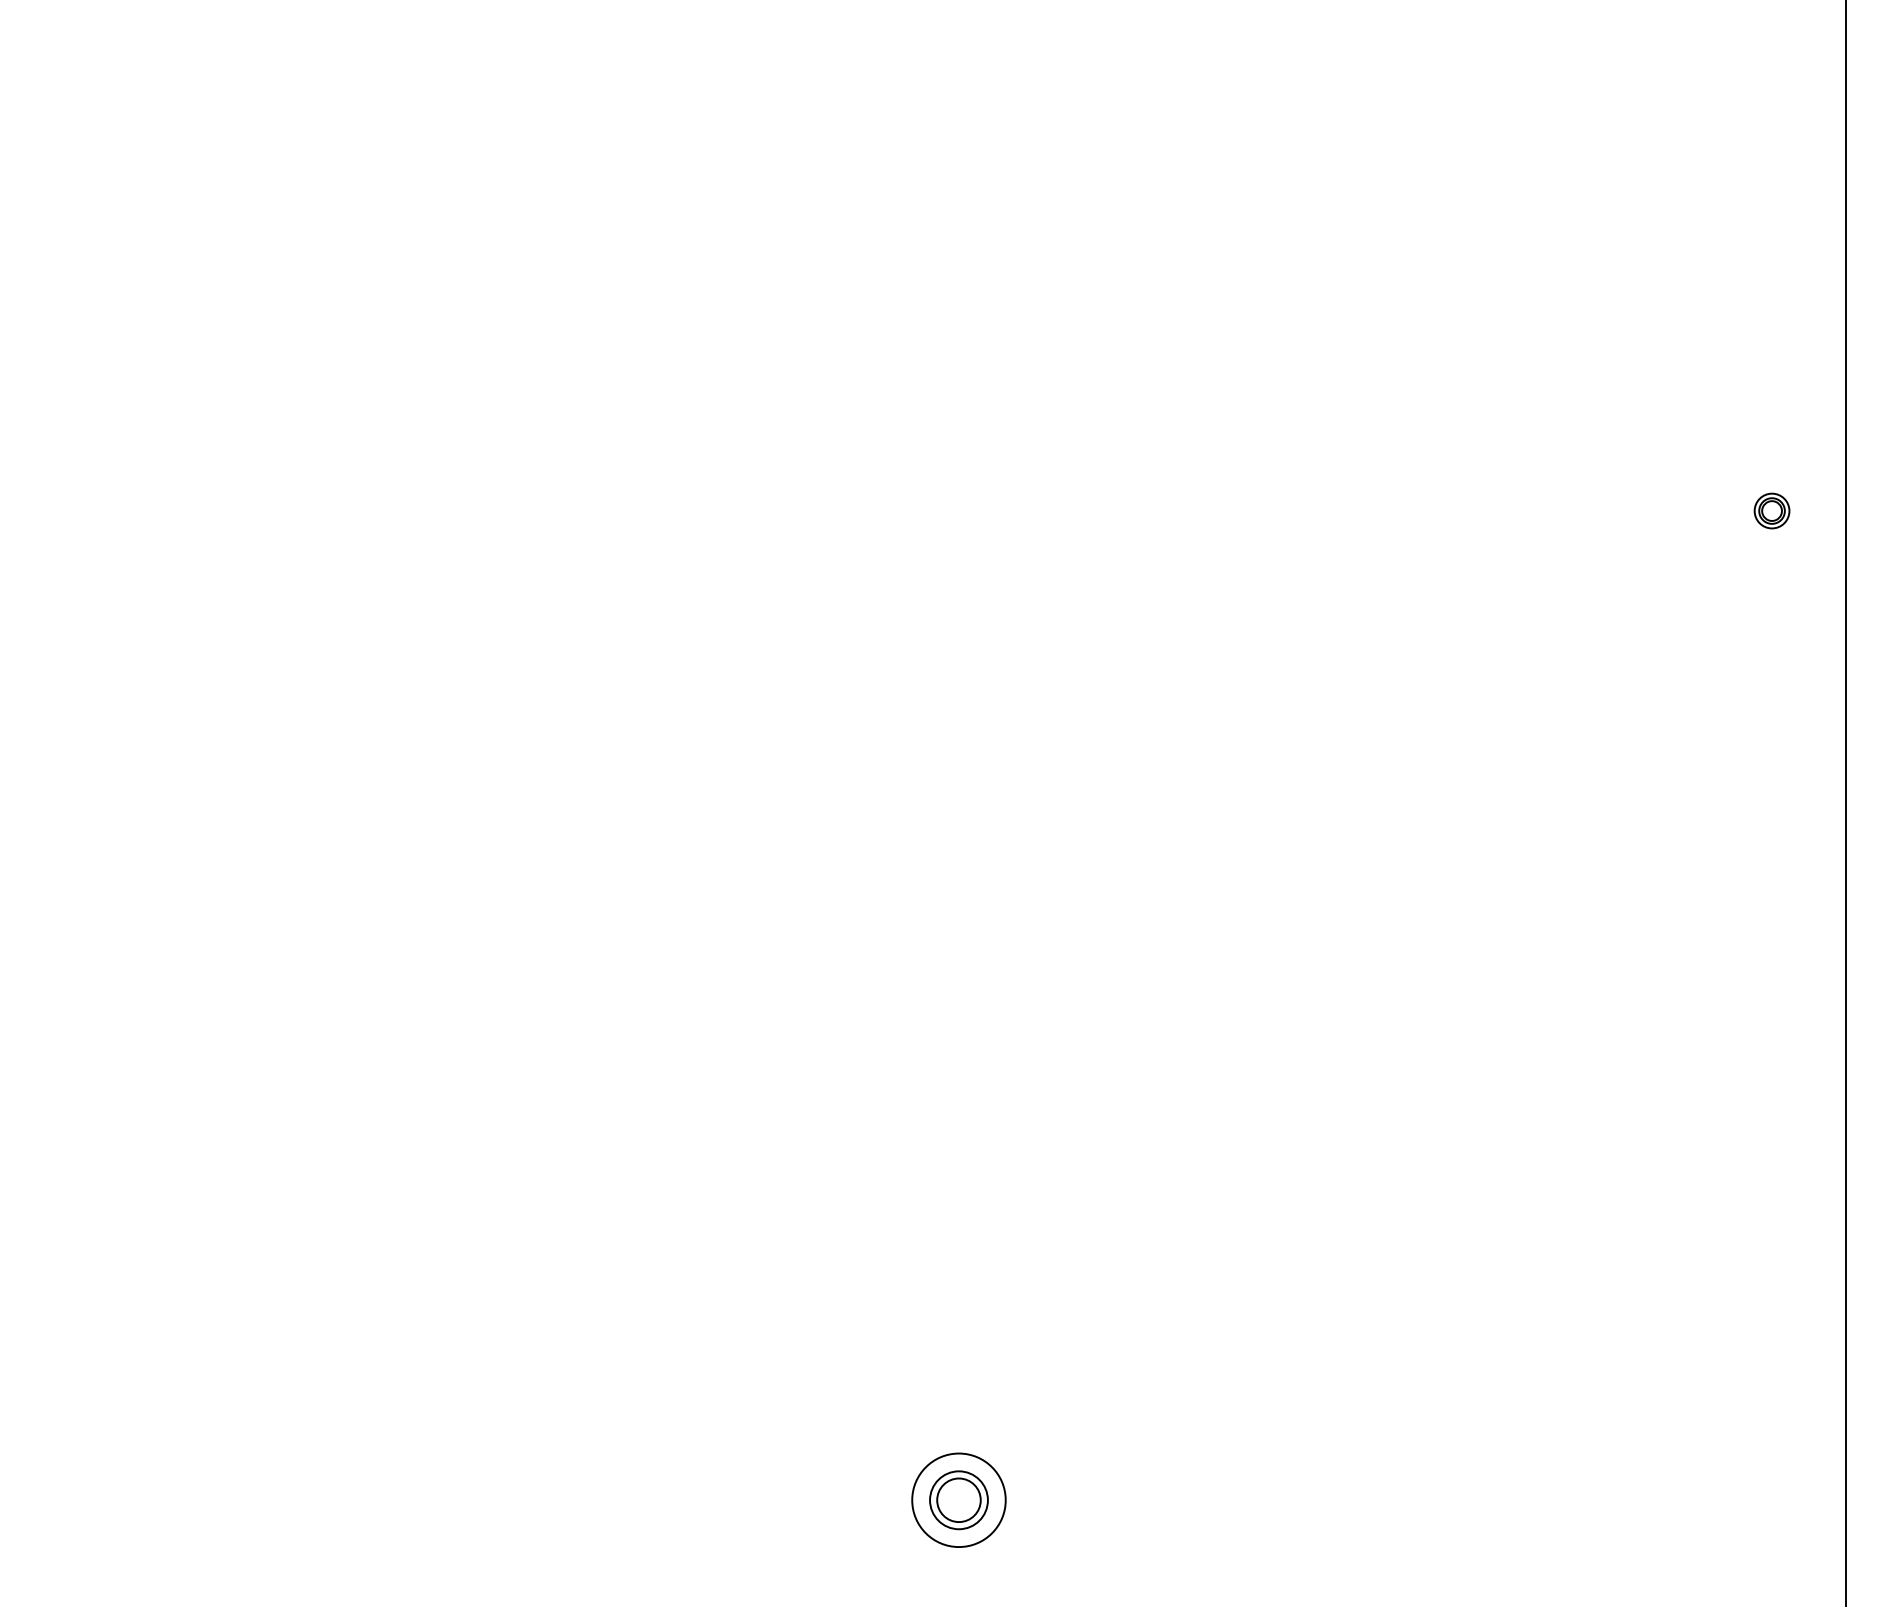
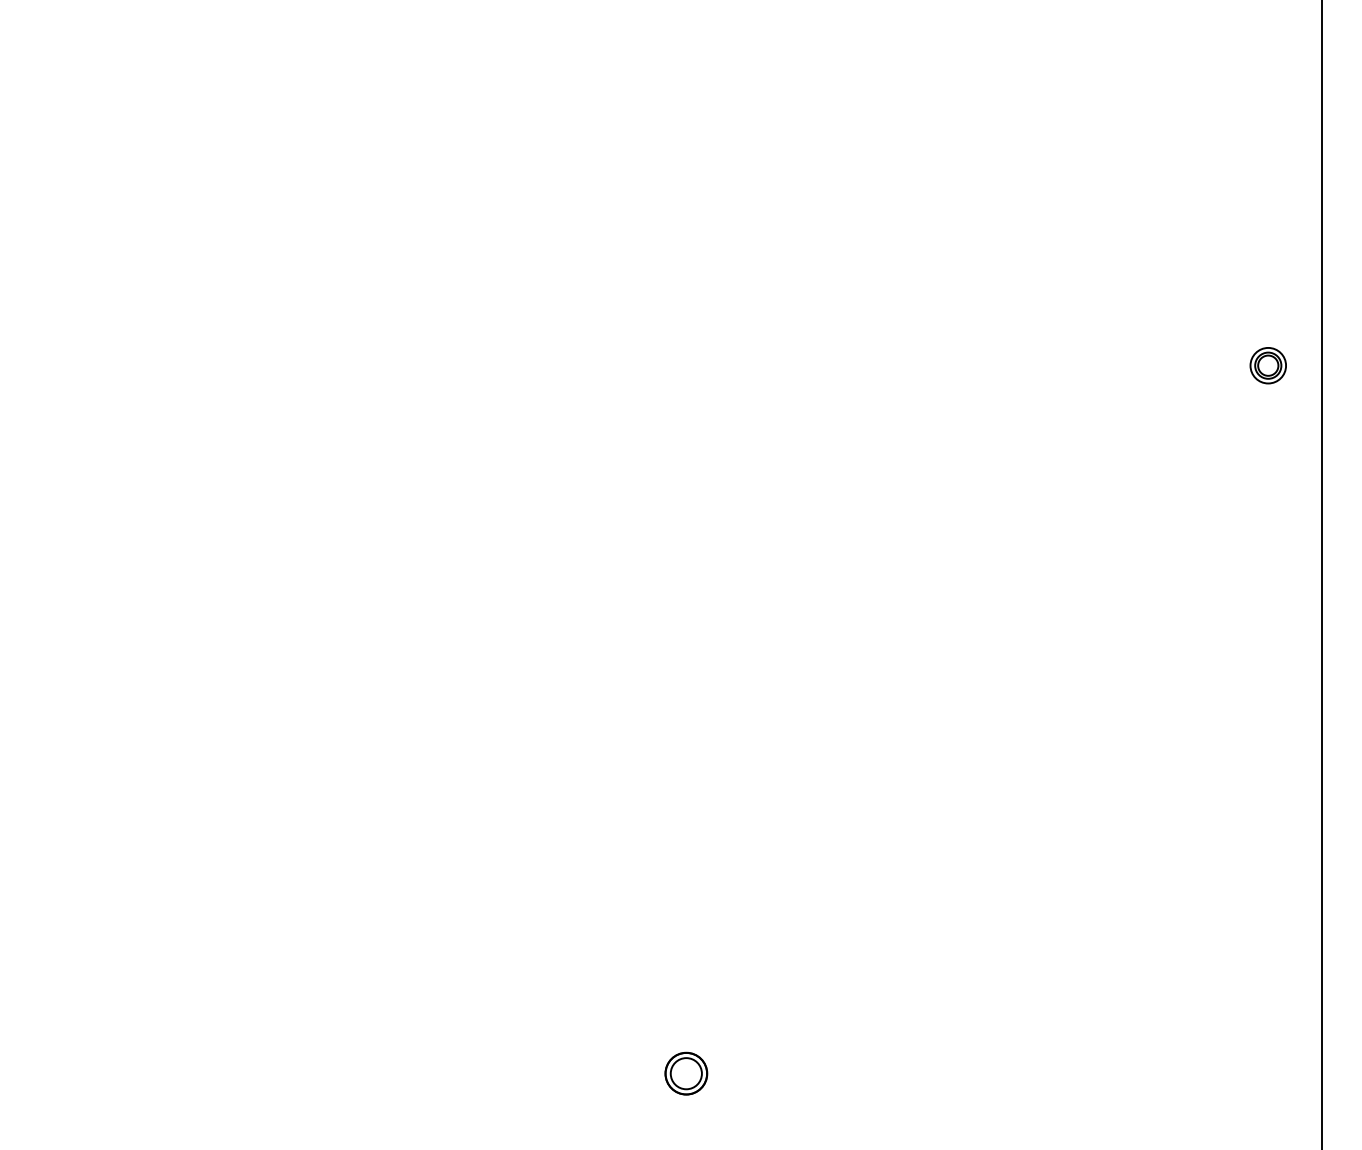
part: (1771, 510) -> (1267, 365), size x1.43
circle: (958, 1500) -> (686, 1073), size x0.62

